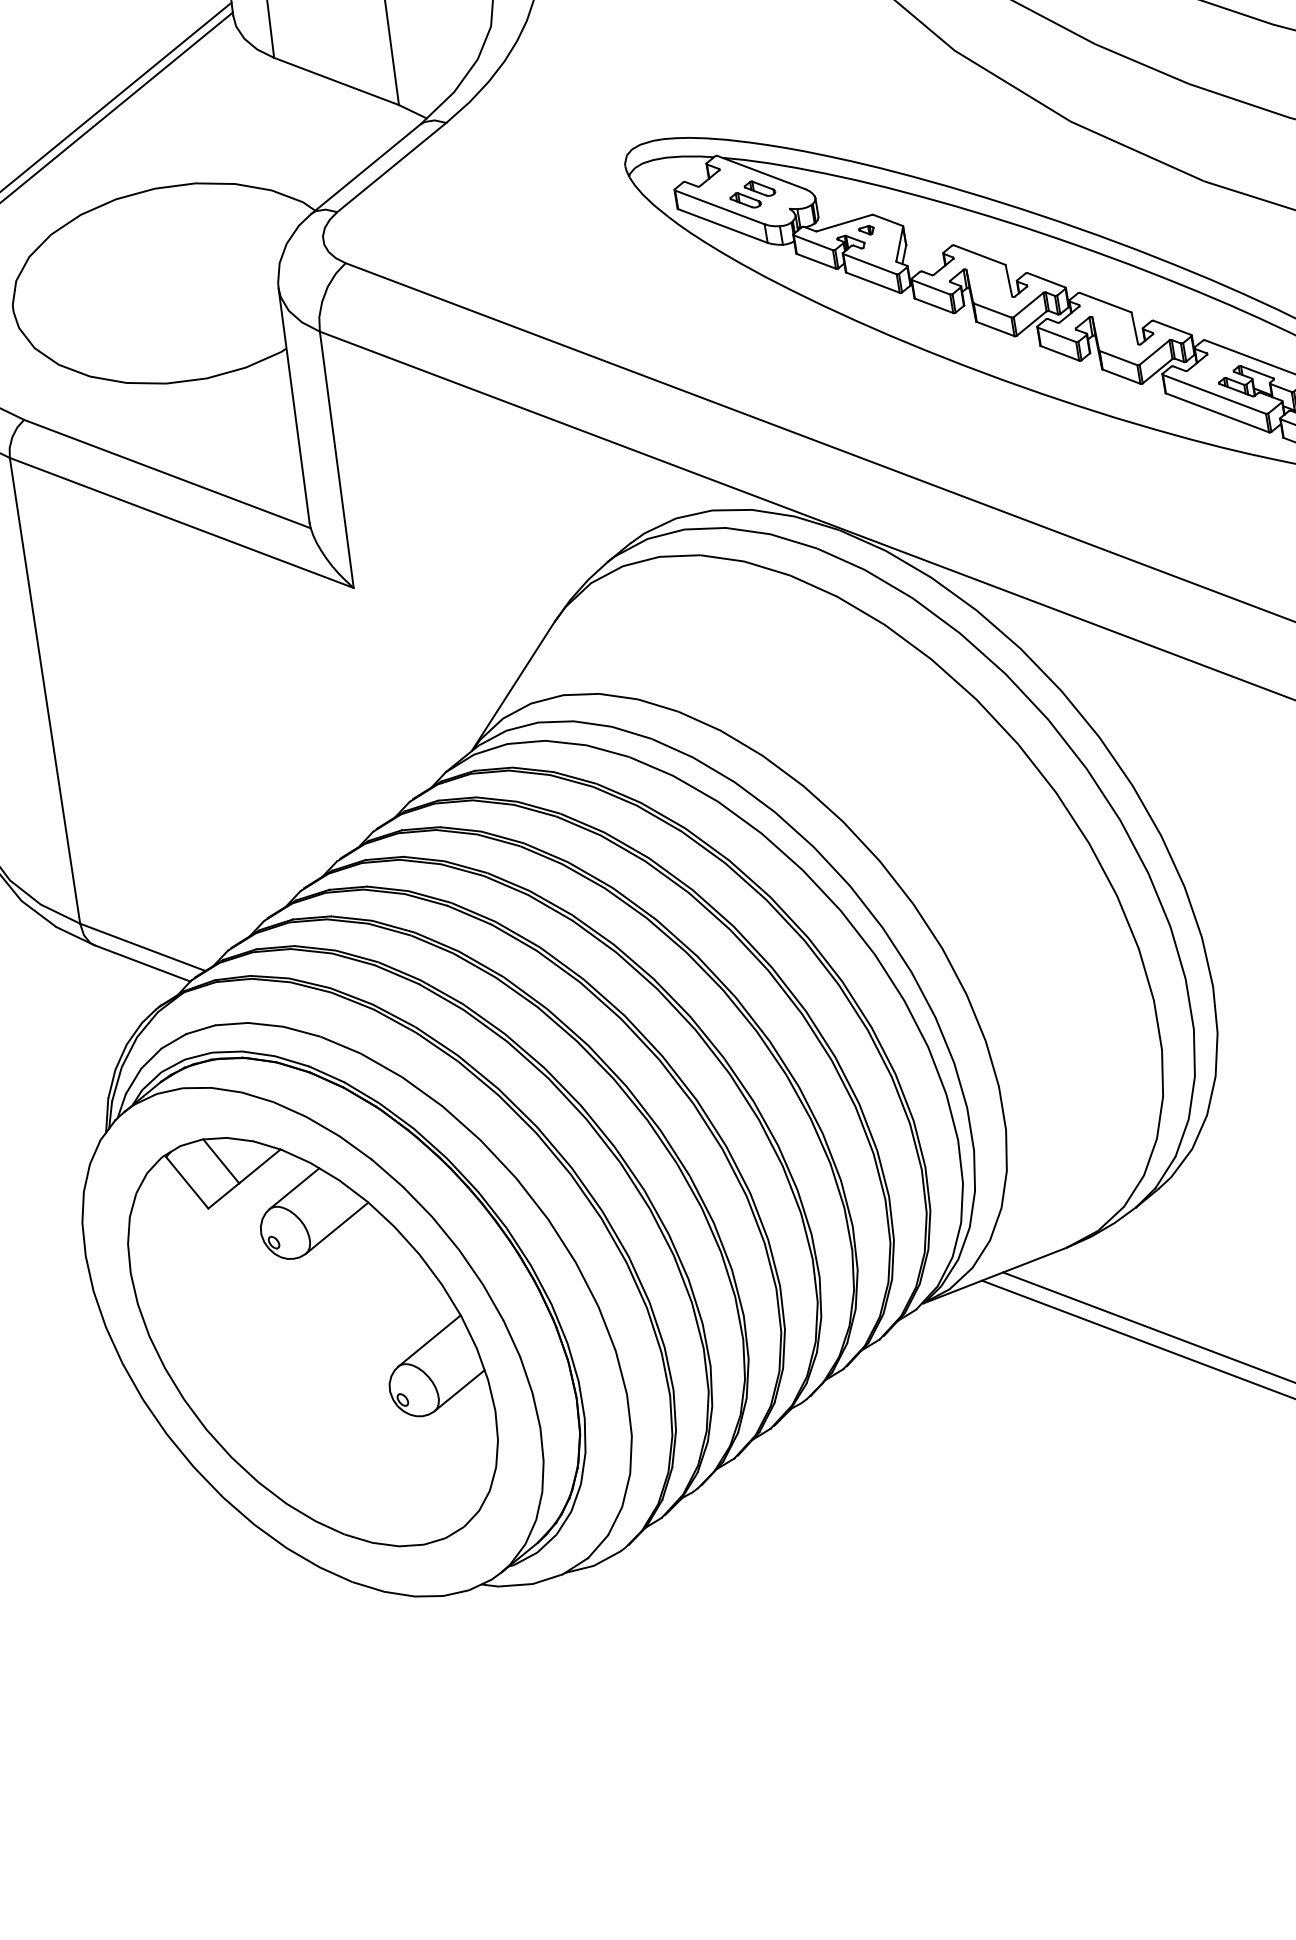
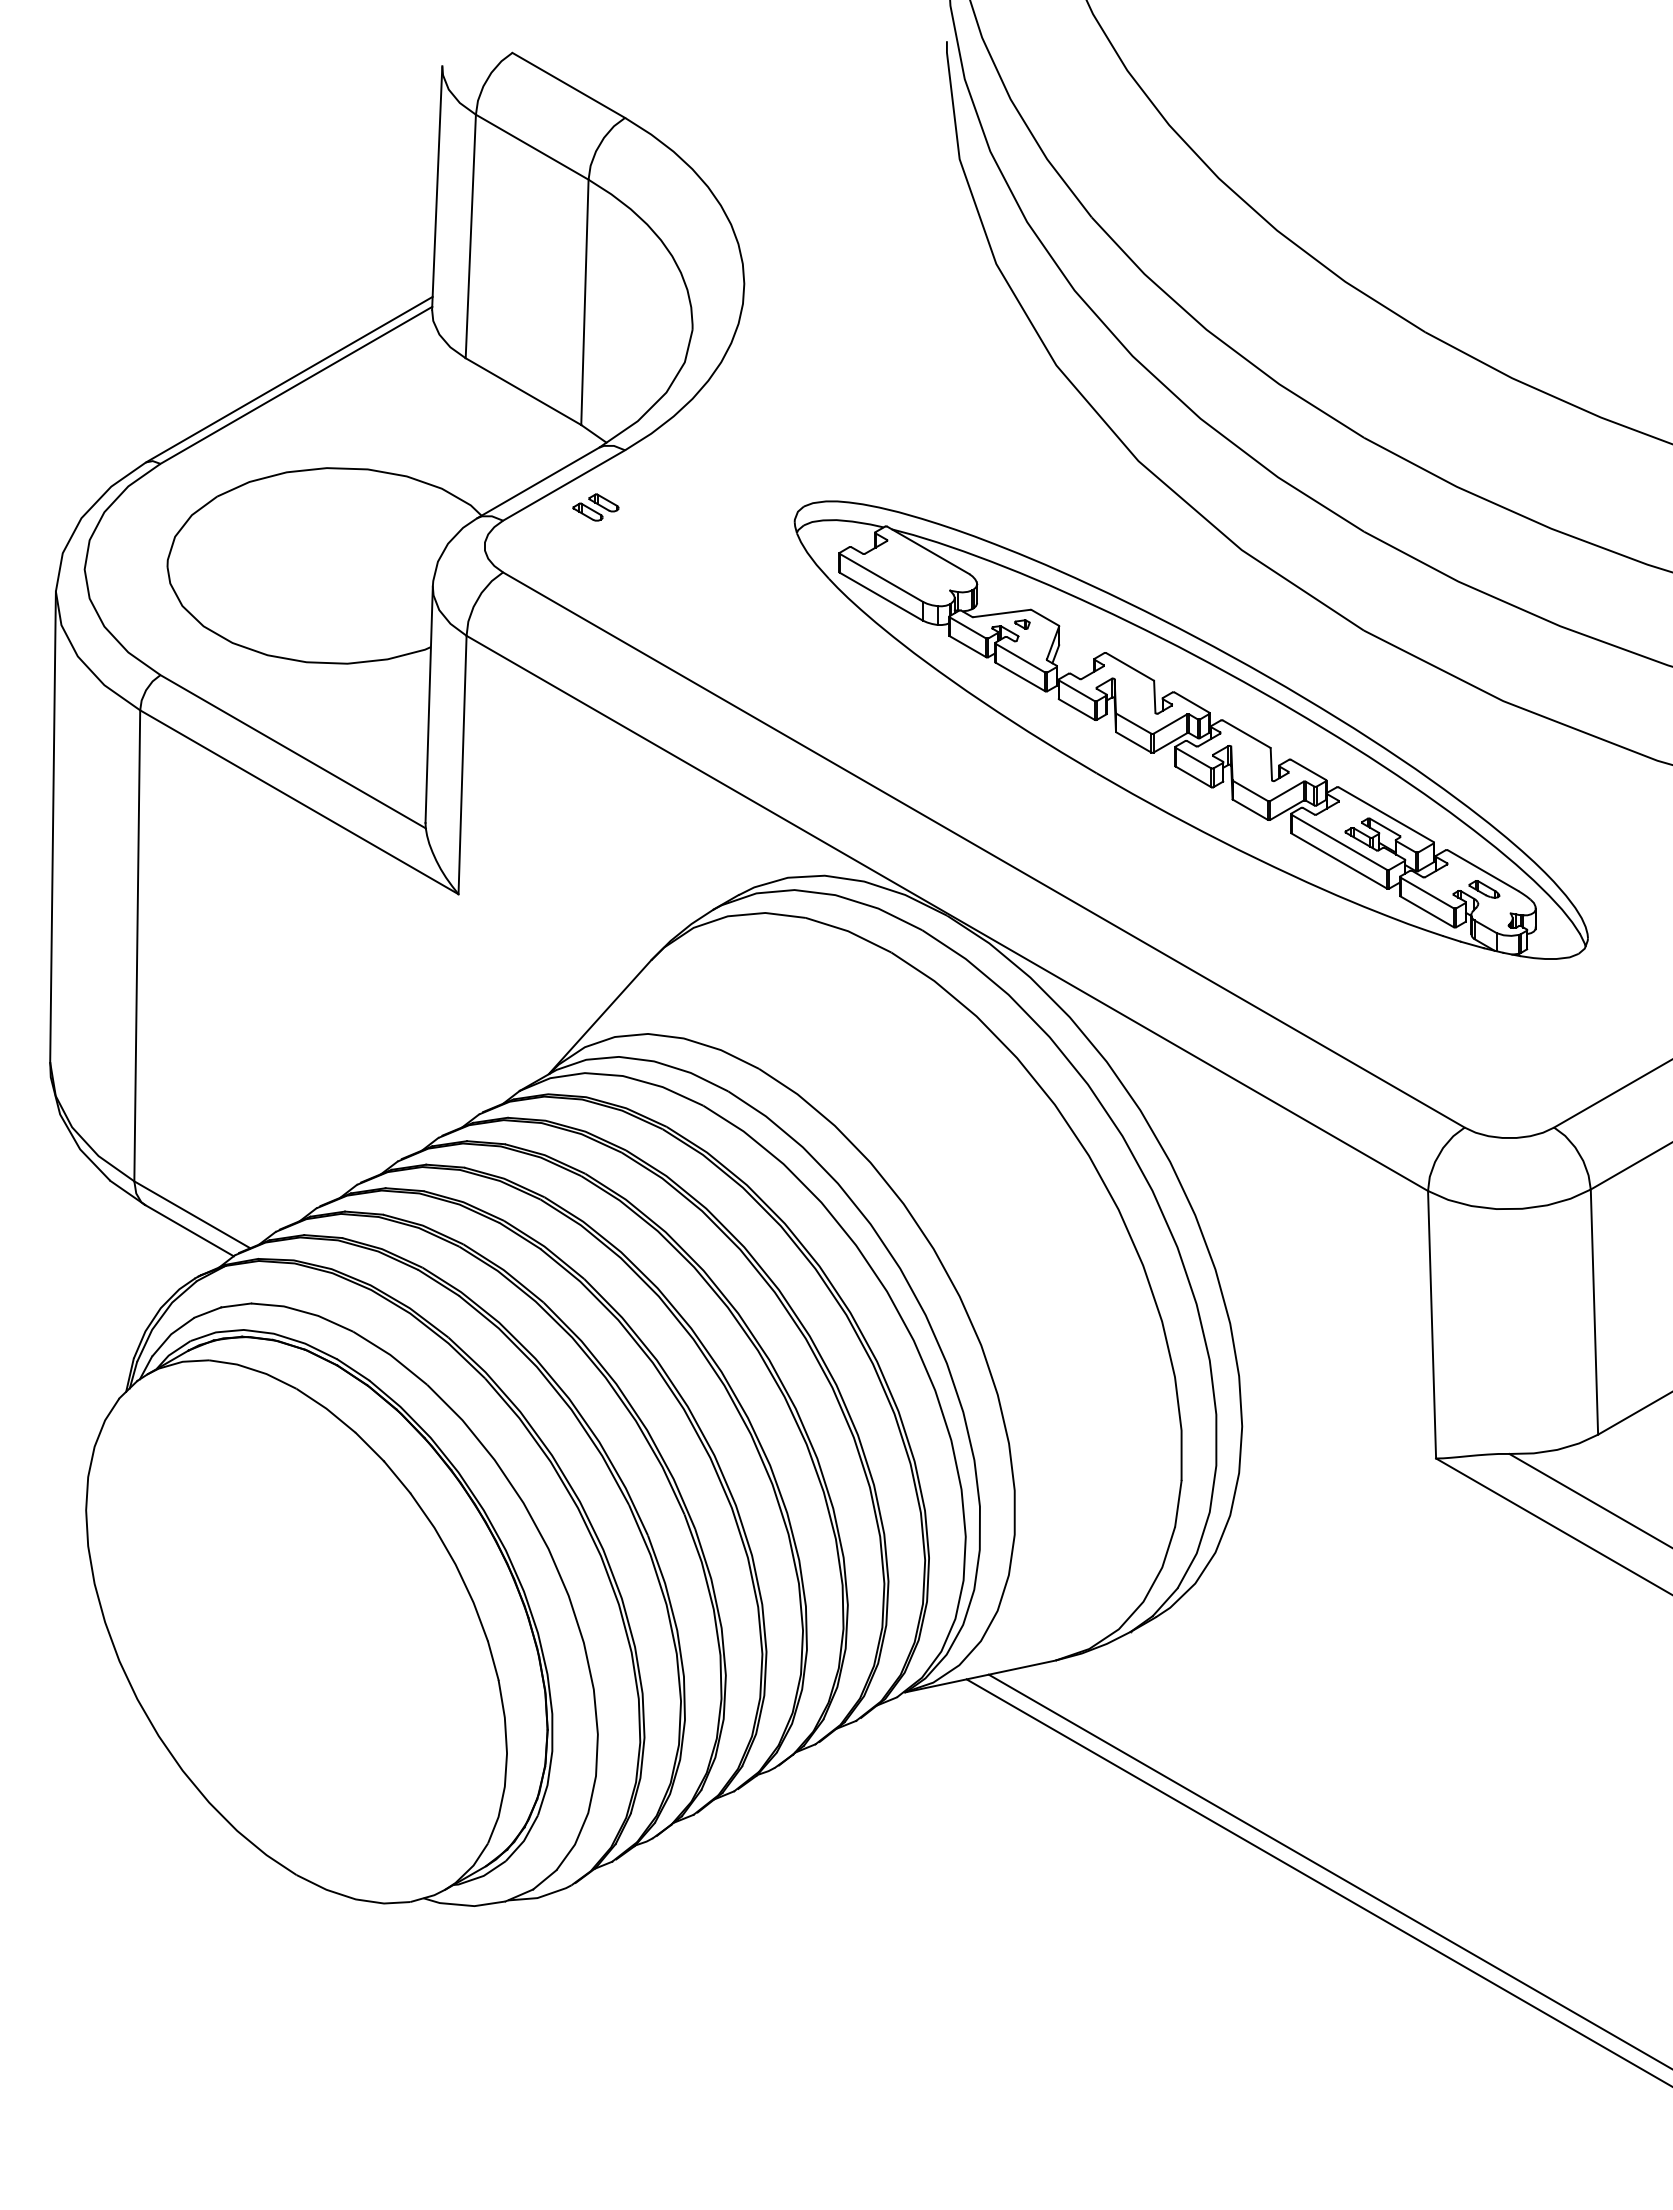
part: (752, 194) -> (595, 507), moved
part: (312, 1341) -> (296, 1631), removed

